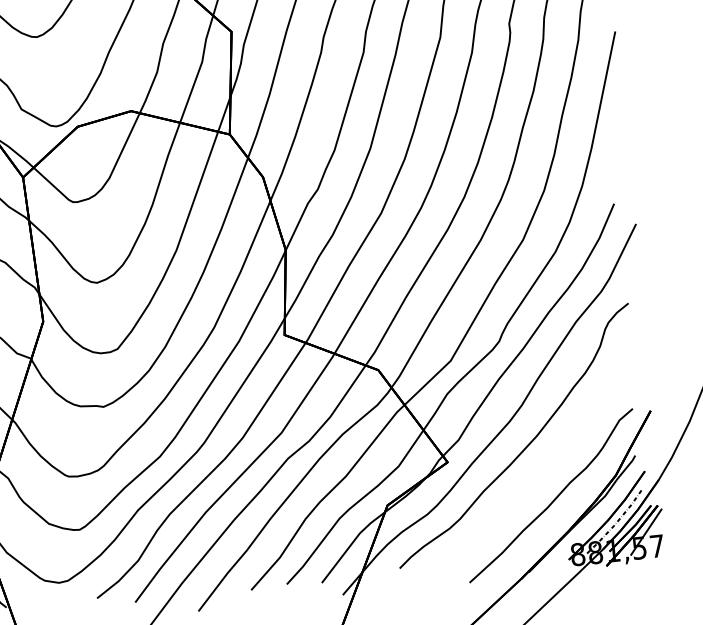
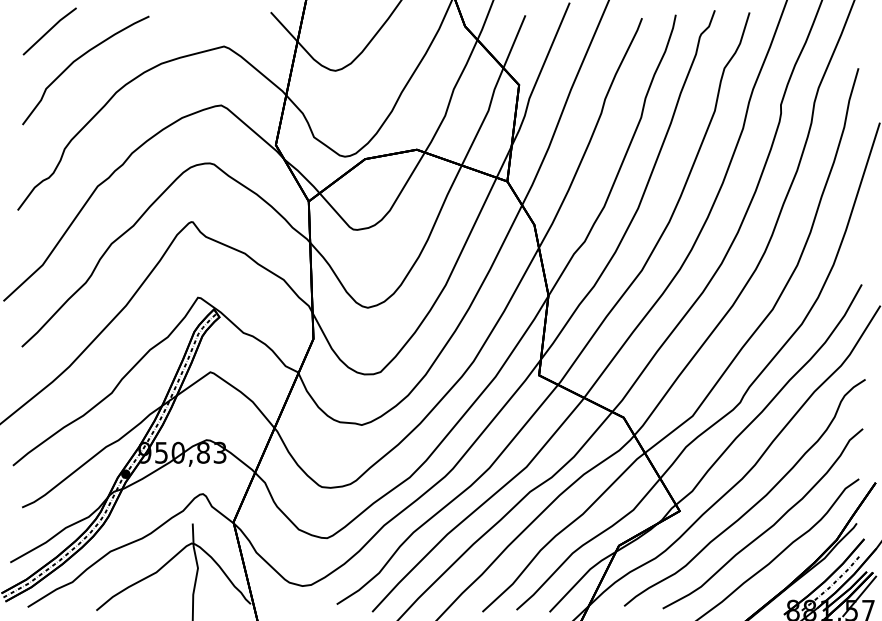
curve: (541, 470) -> (767, 528), added

